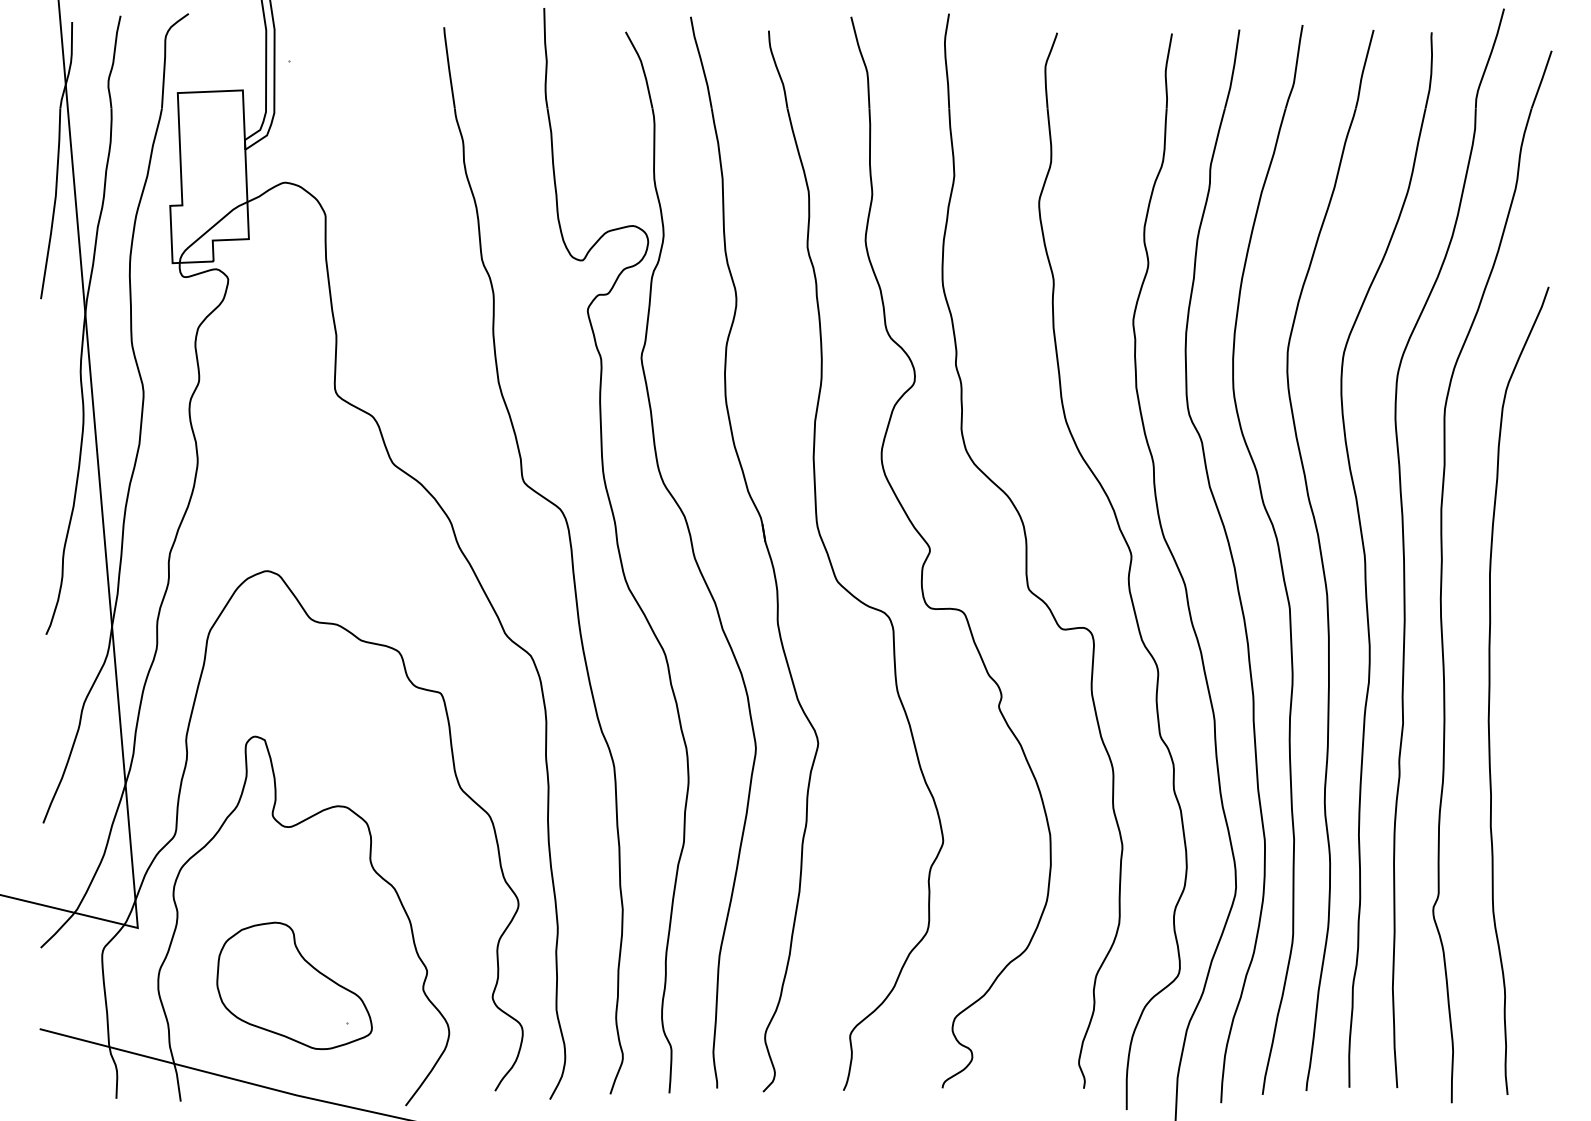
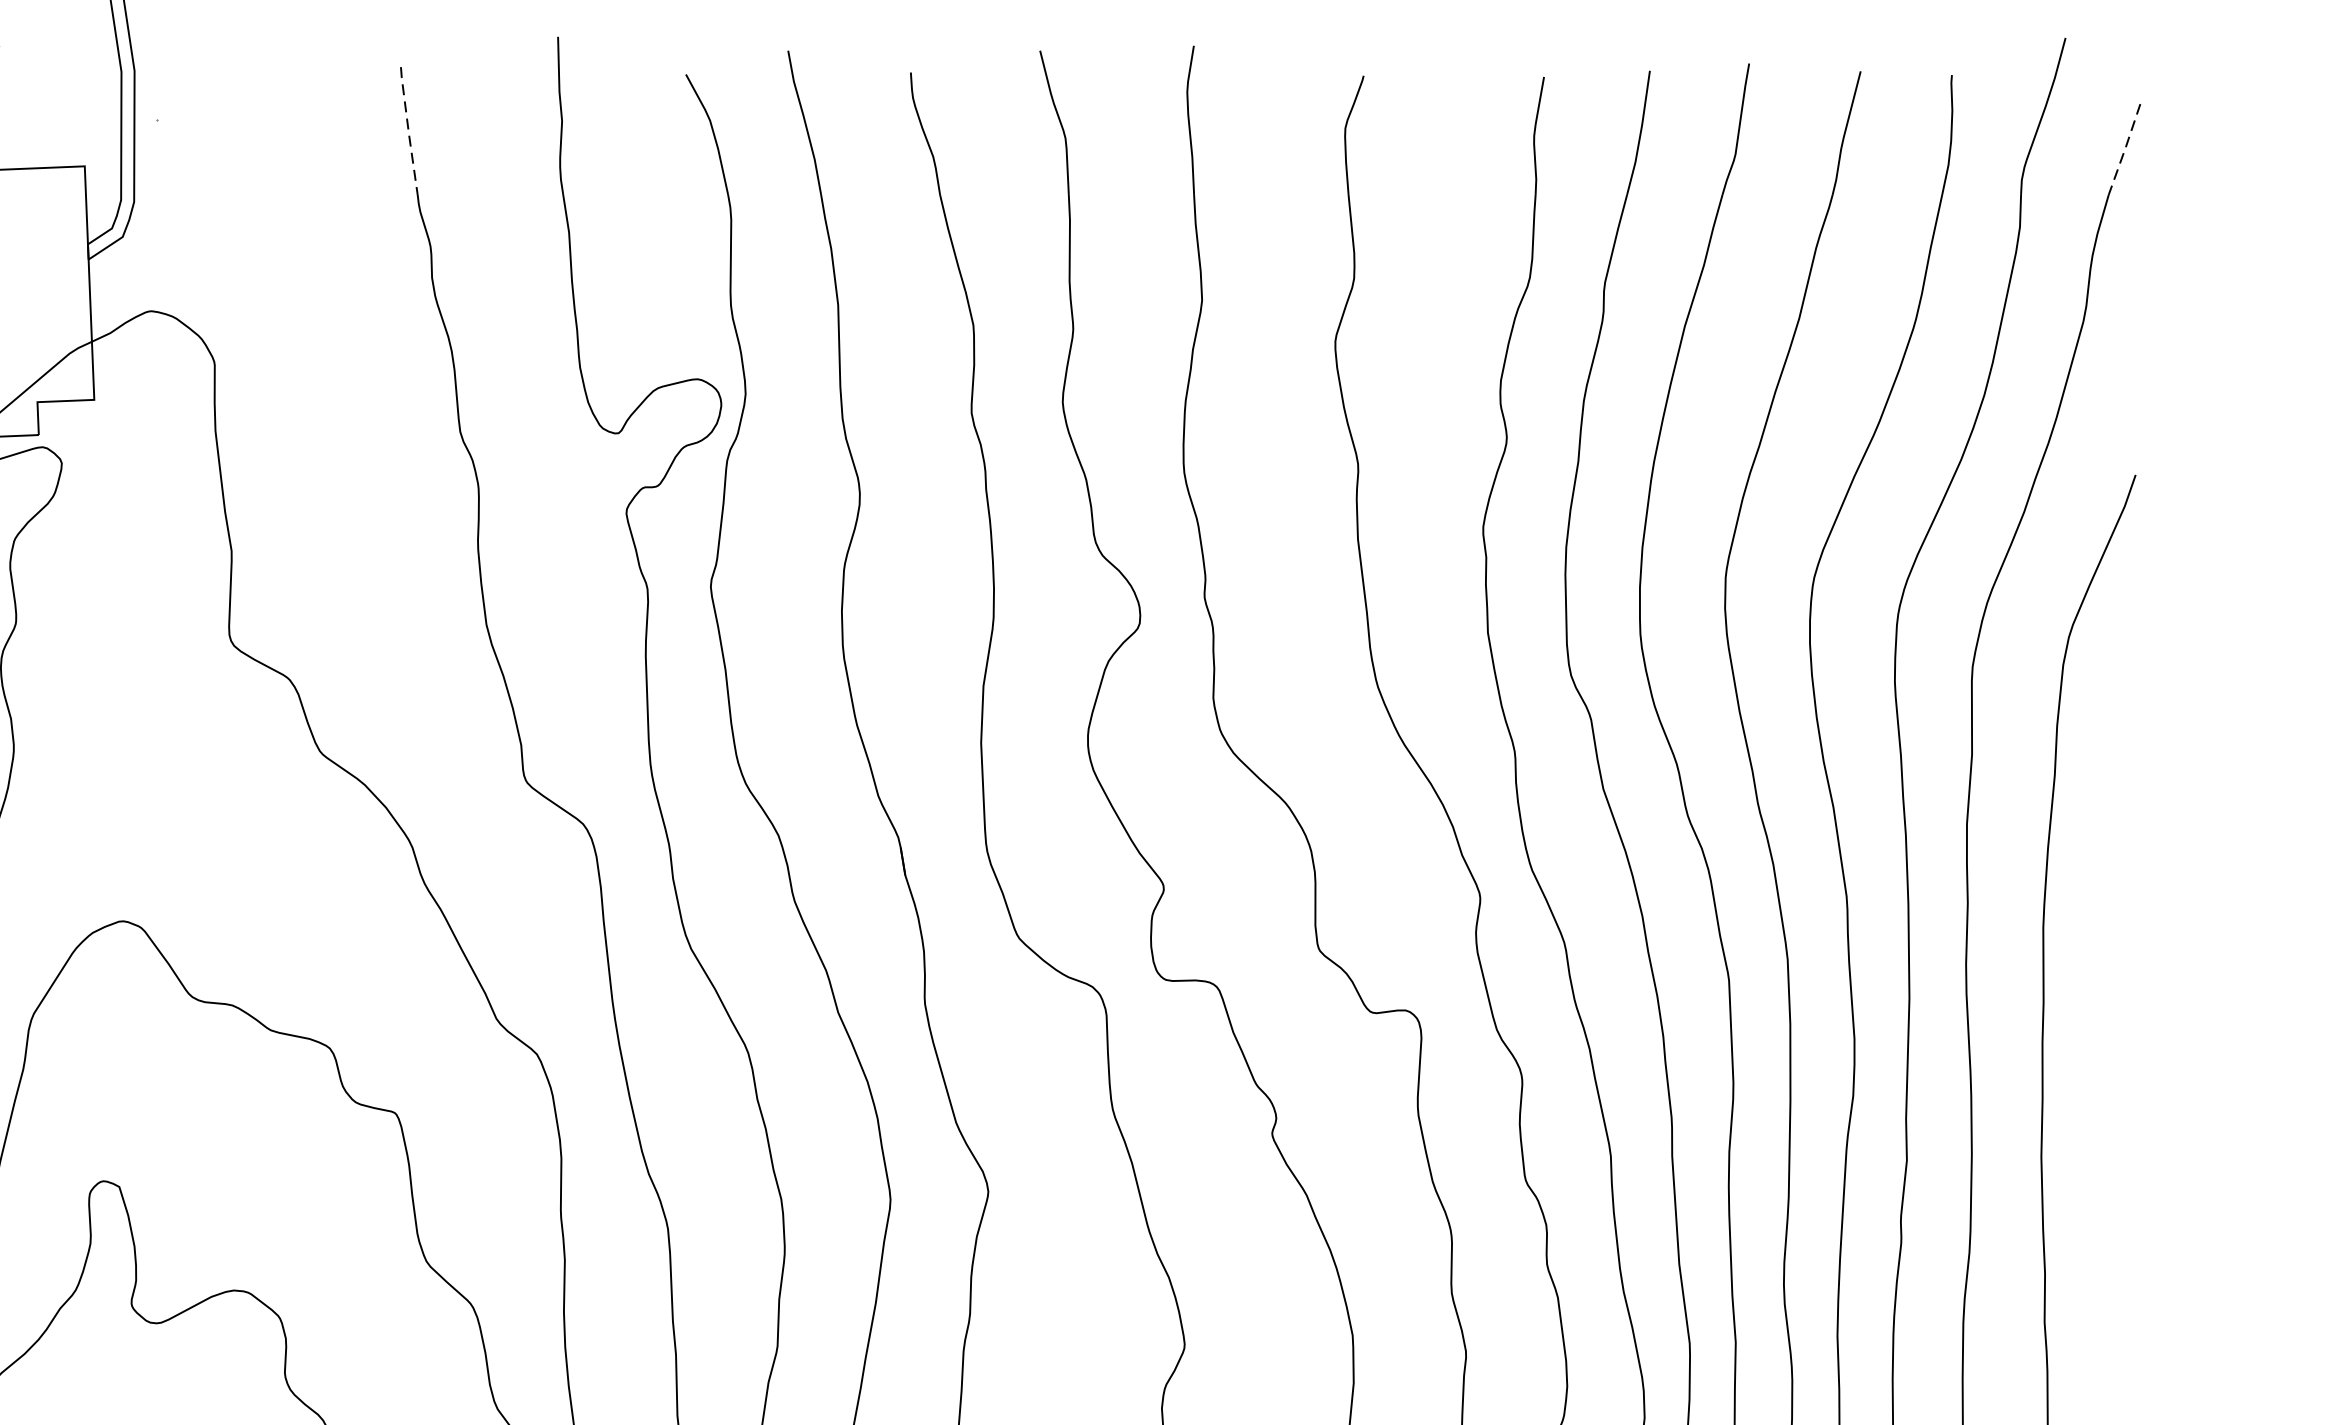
line: (449, 68) -> (409, 131), solid -> dashed
line: (1541, 79) -> (2124, 149), solid -> dashed

